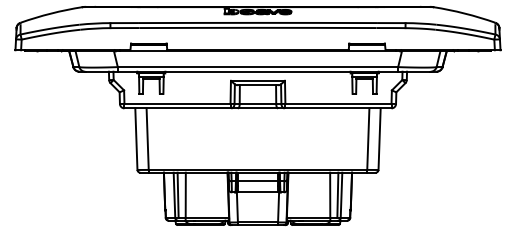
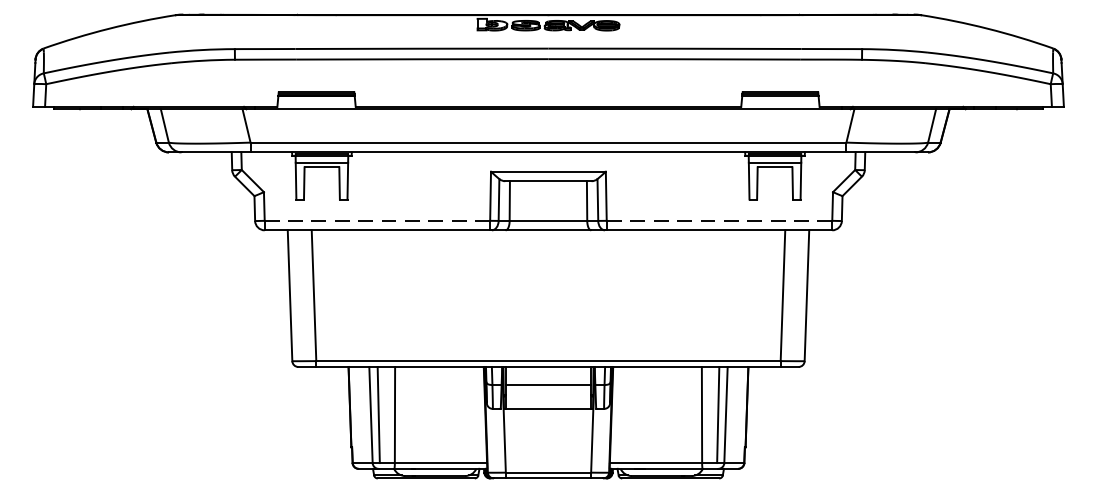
line: (178, 103) -> (379, 219), solid -> dashed
line: (337, 103) -> (717, 219), solid -> dashed

